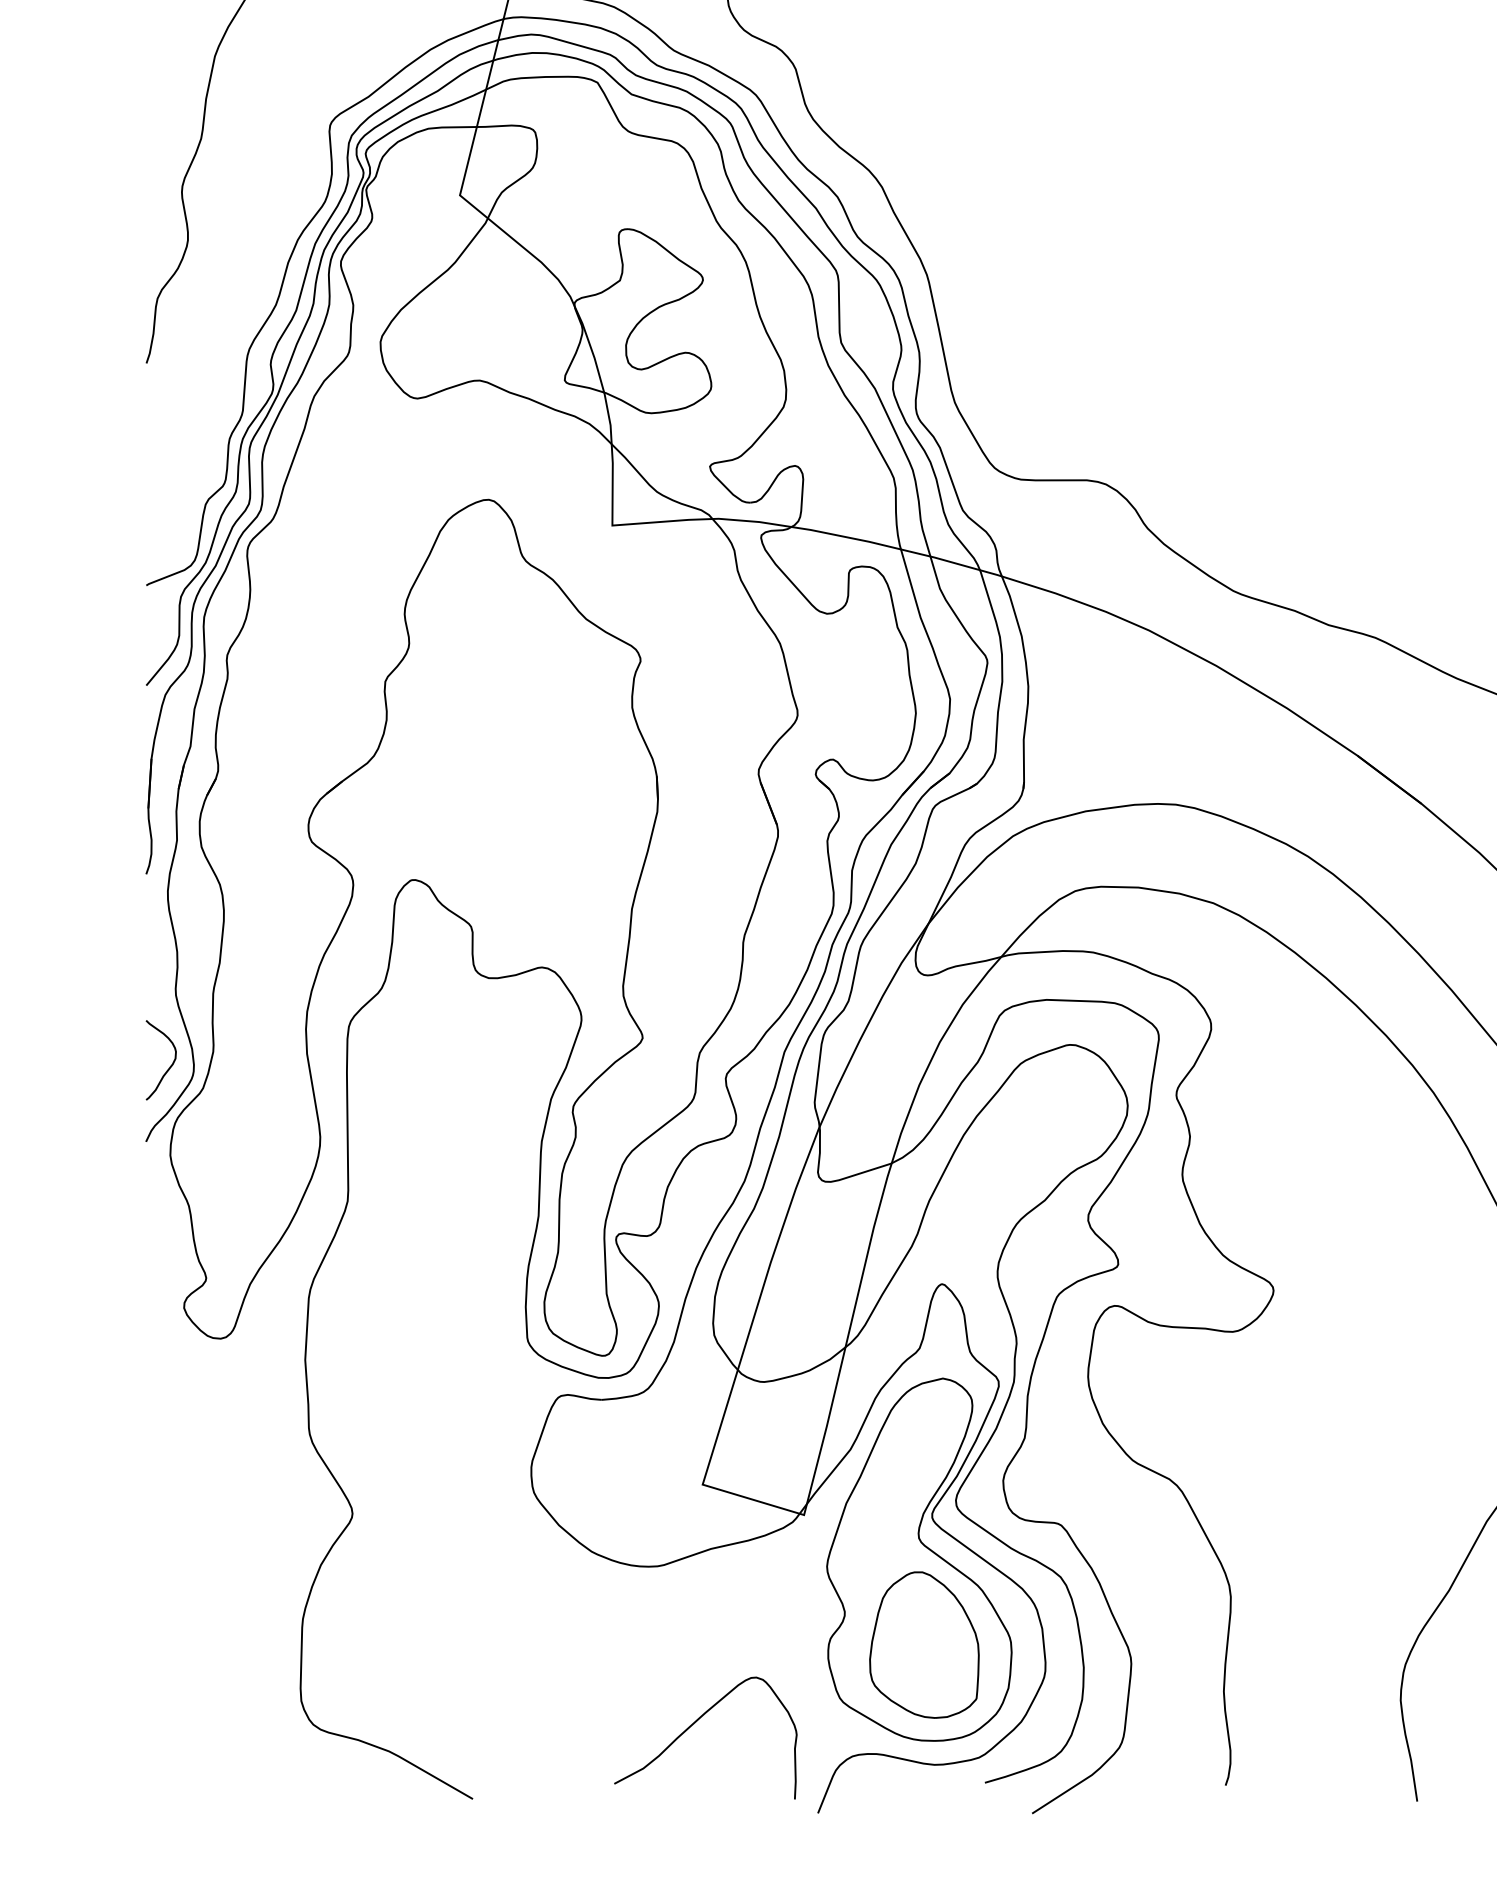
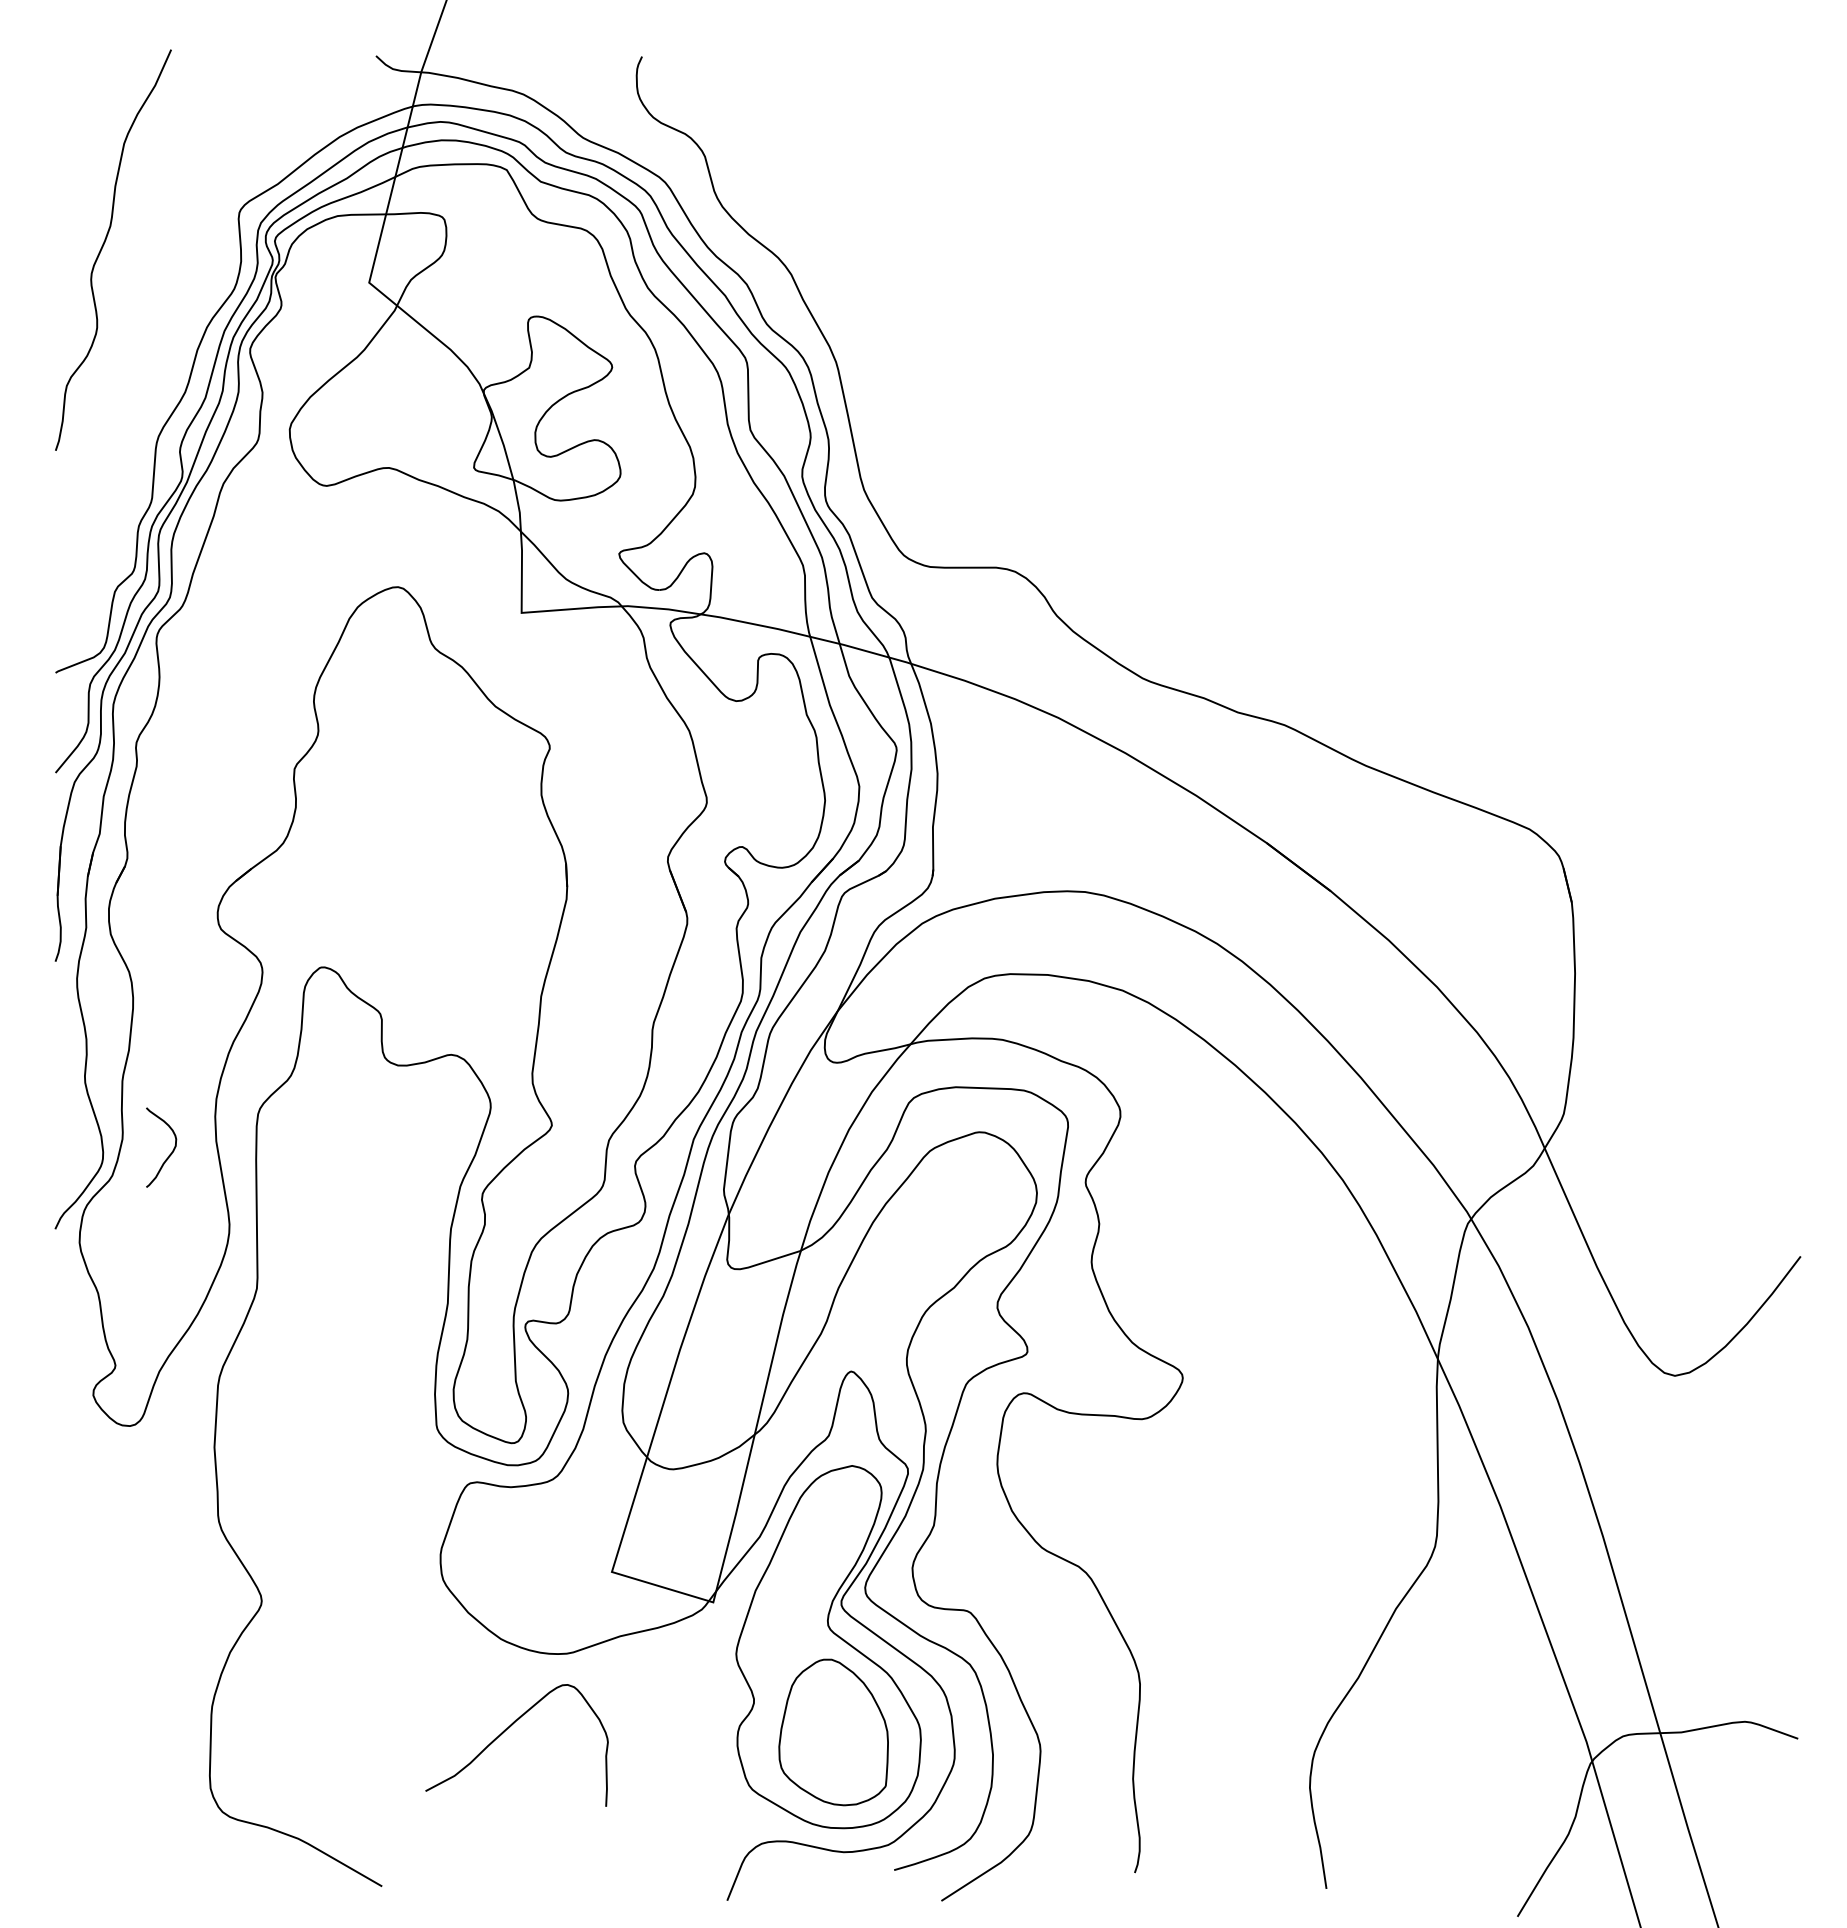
curve: (169, 1067) -> (169, 1154), moved
curve: (693, 1725) -> (504, 1732), moved

